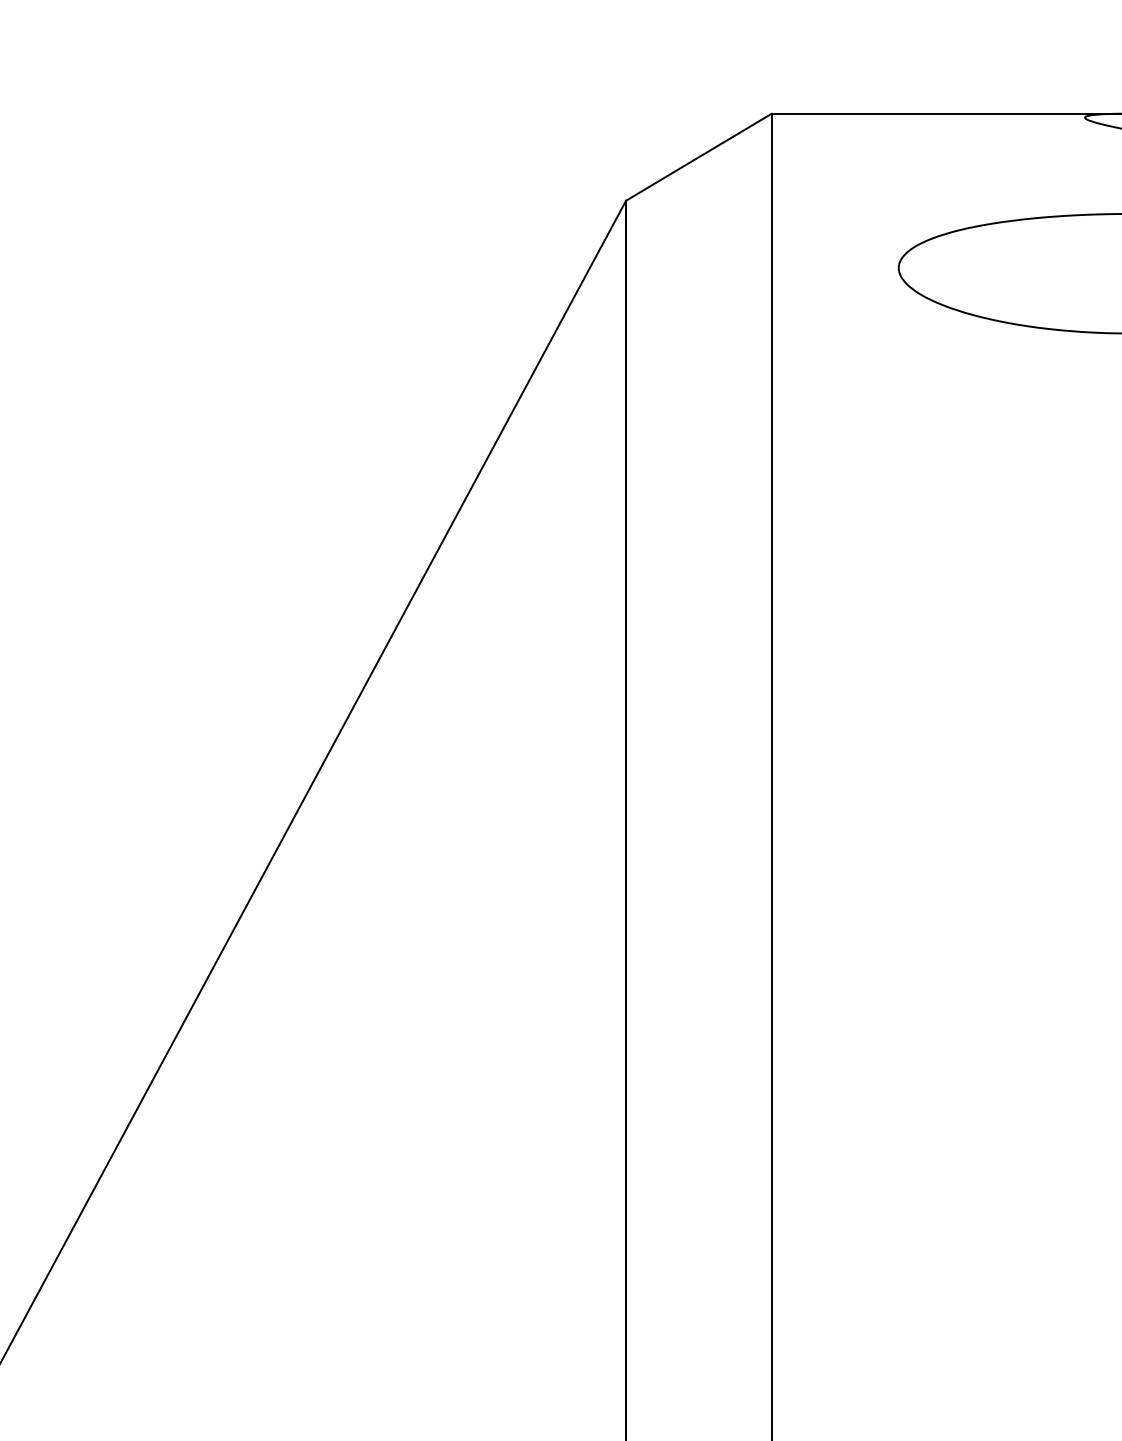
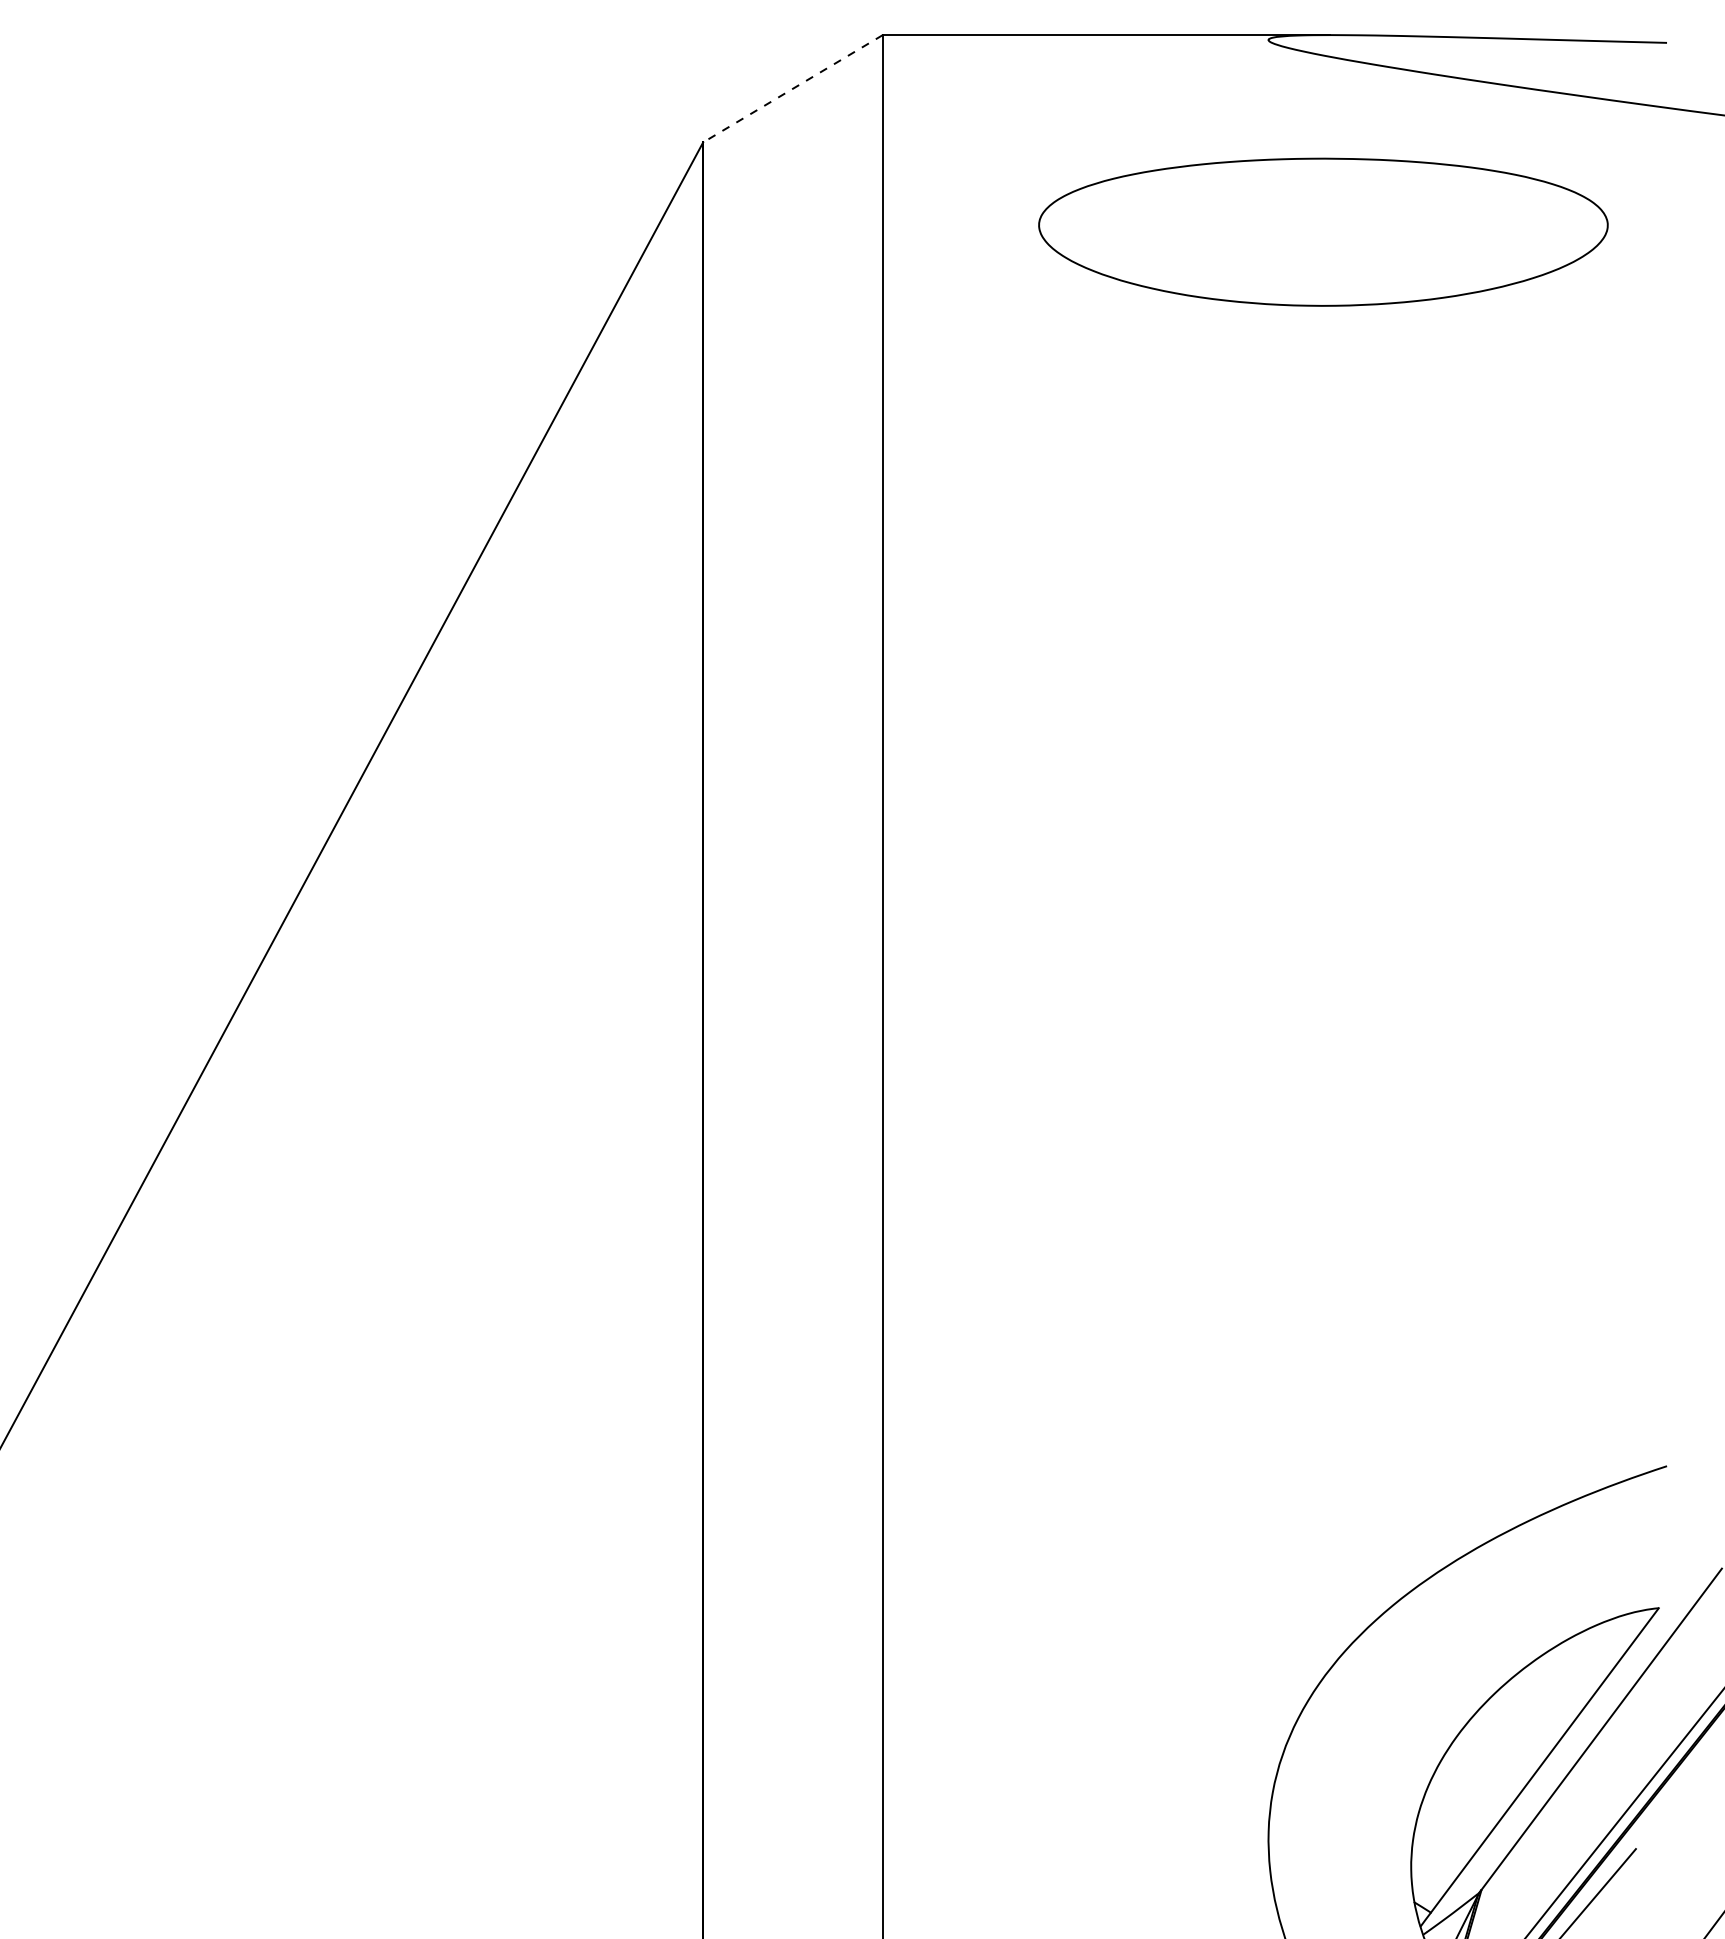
line: (699, 157) -> (793, 88), solid -> dashed

